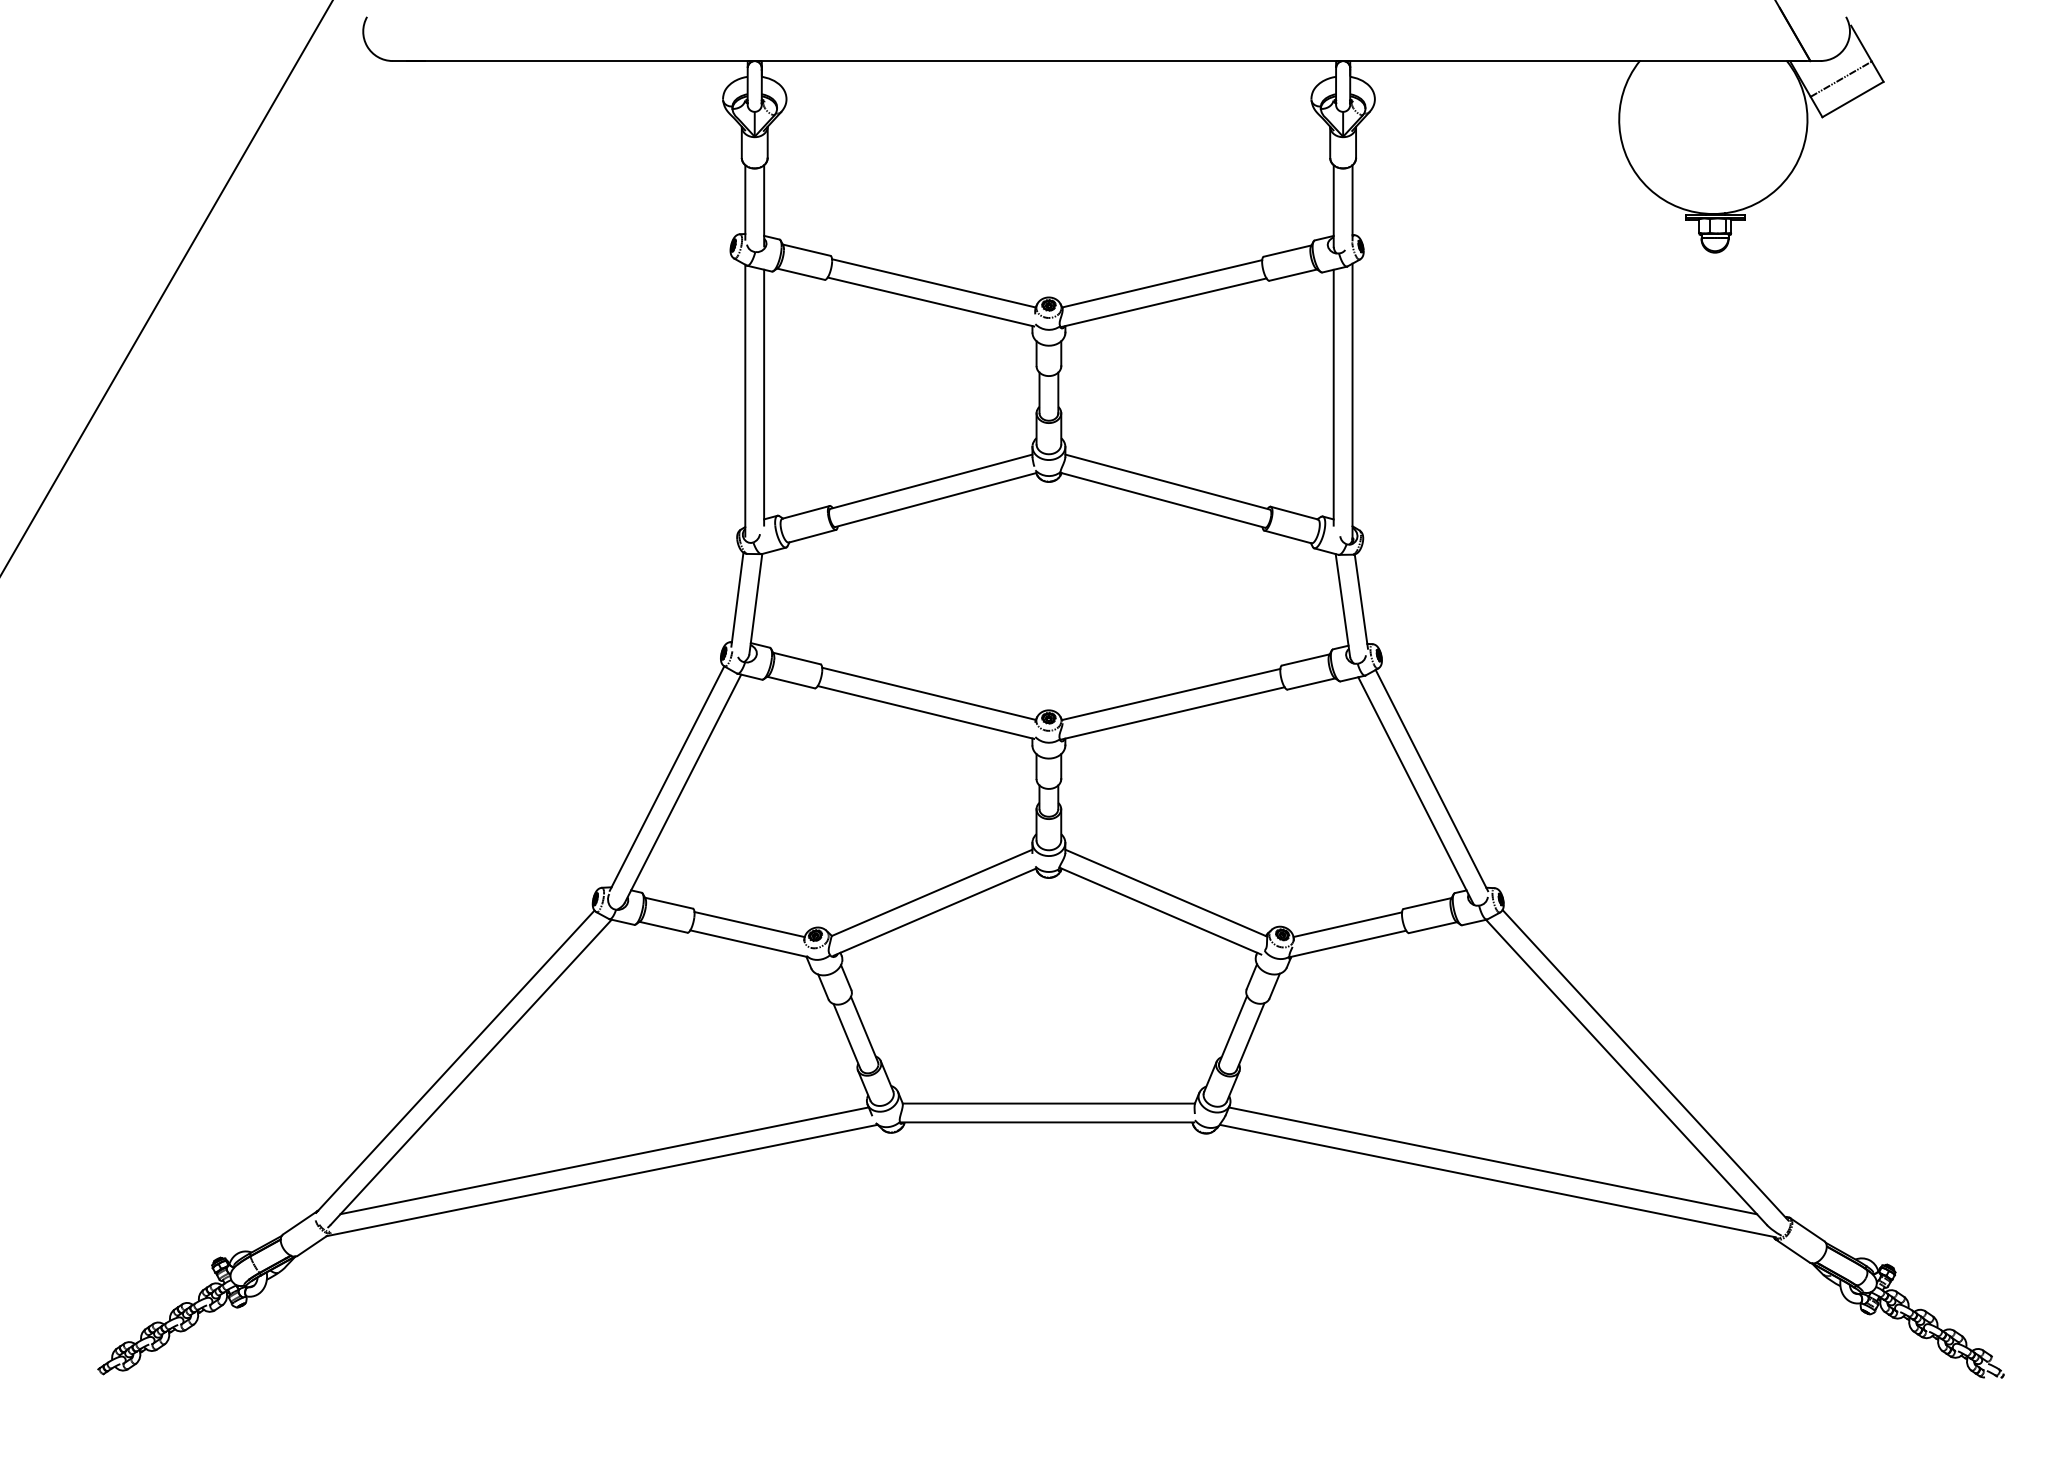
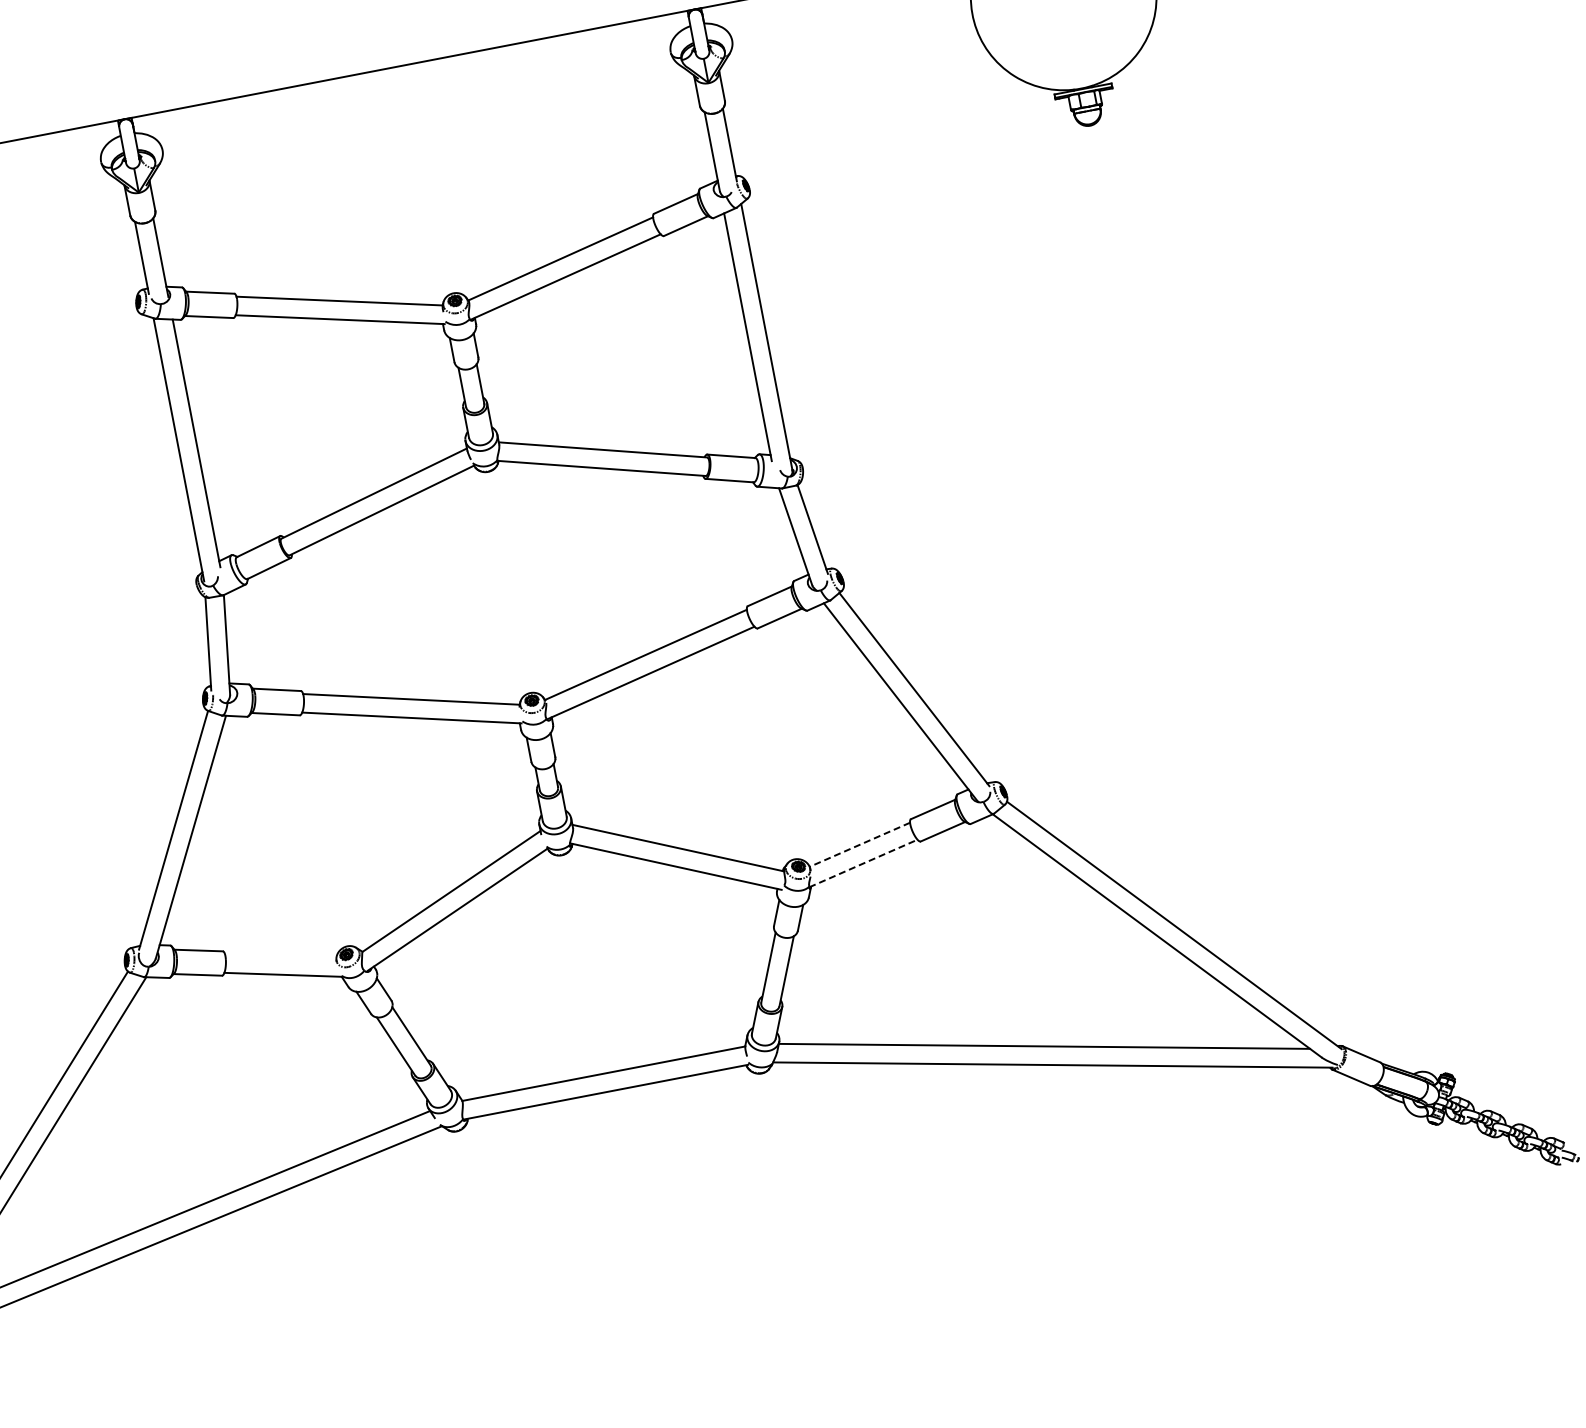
line: (749, 924) -> (280, 956), removed
line: (1347, 924) -> (859, 844), solid -> dashed
line: (1347, 944) -> (863, 864), solid -> dashed

